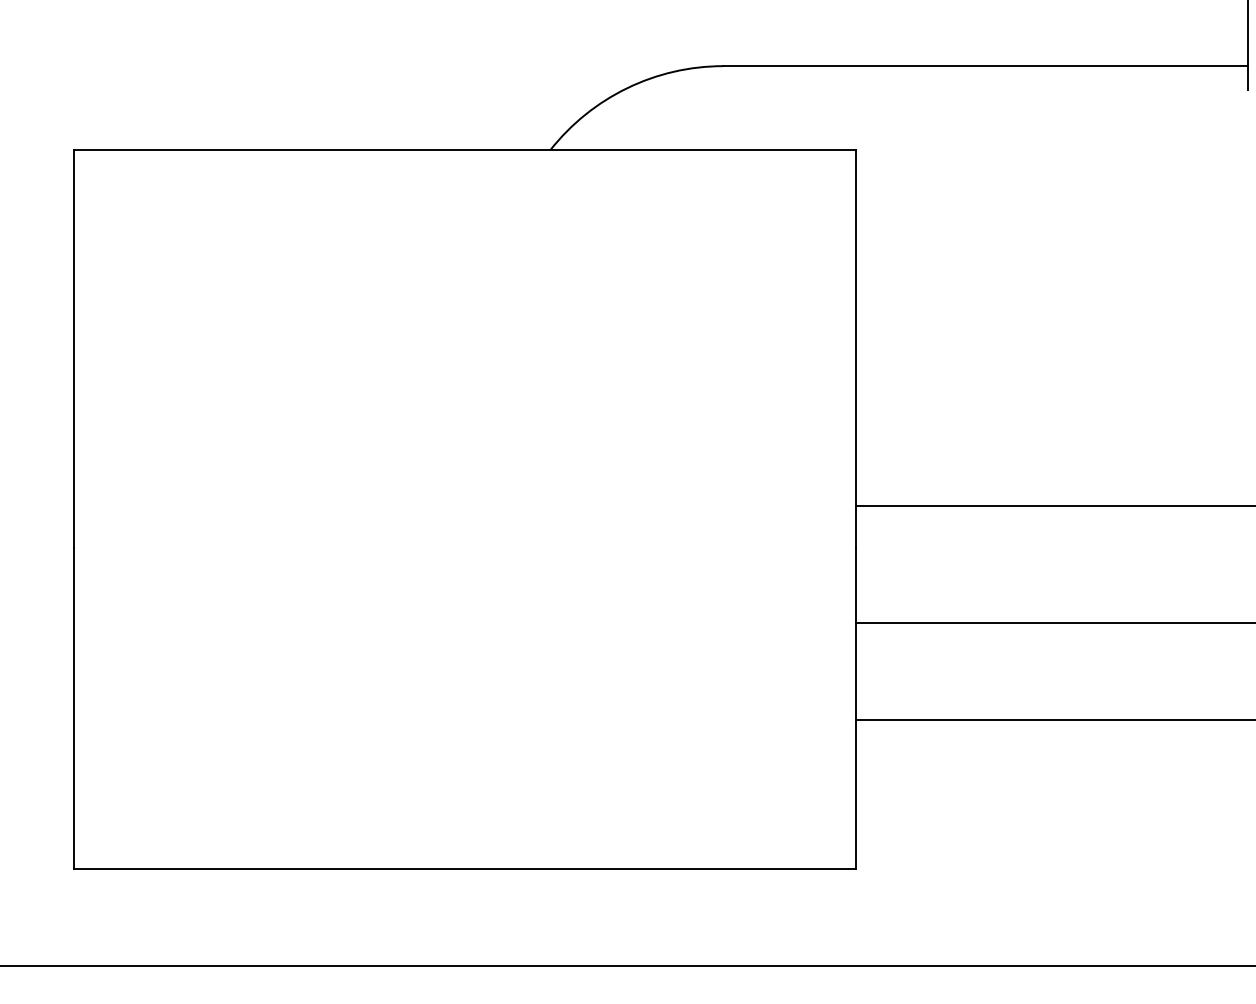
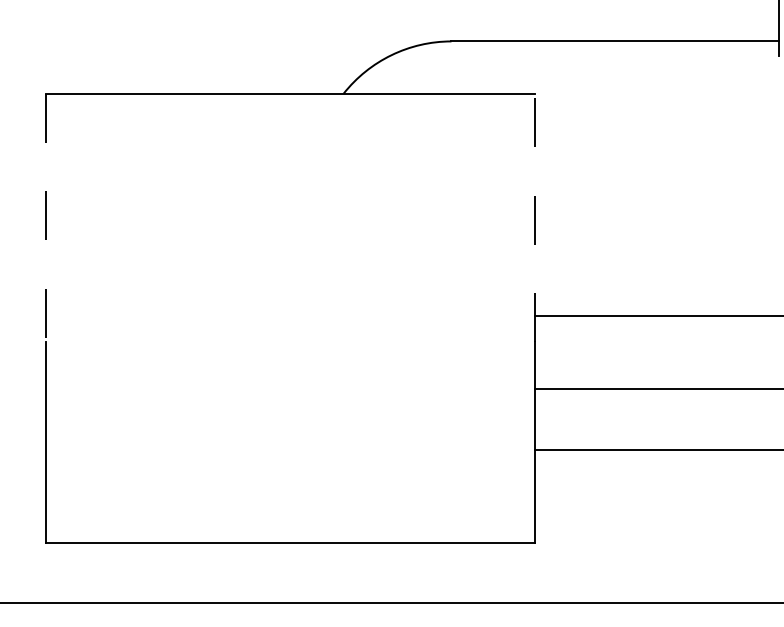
line: (856, 348) -> (534, 217), solid -> dashed
line: (74, 349) -> (46, 218), solid -> dashed

